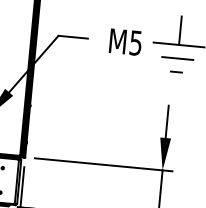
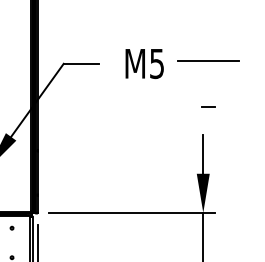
line: (180, 30) -> (208, 43), removed
line: (177, 57) -> (208, 76), removed
line: (176, 71) -> (208, 106), moved

